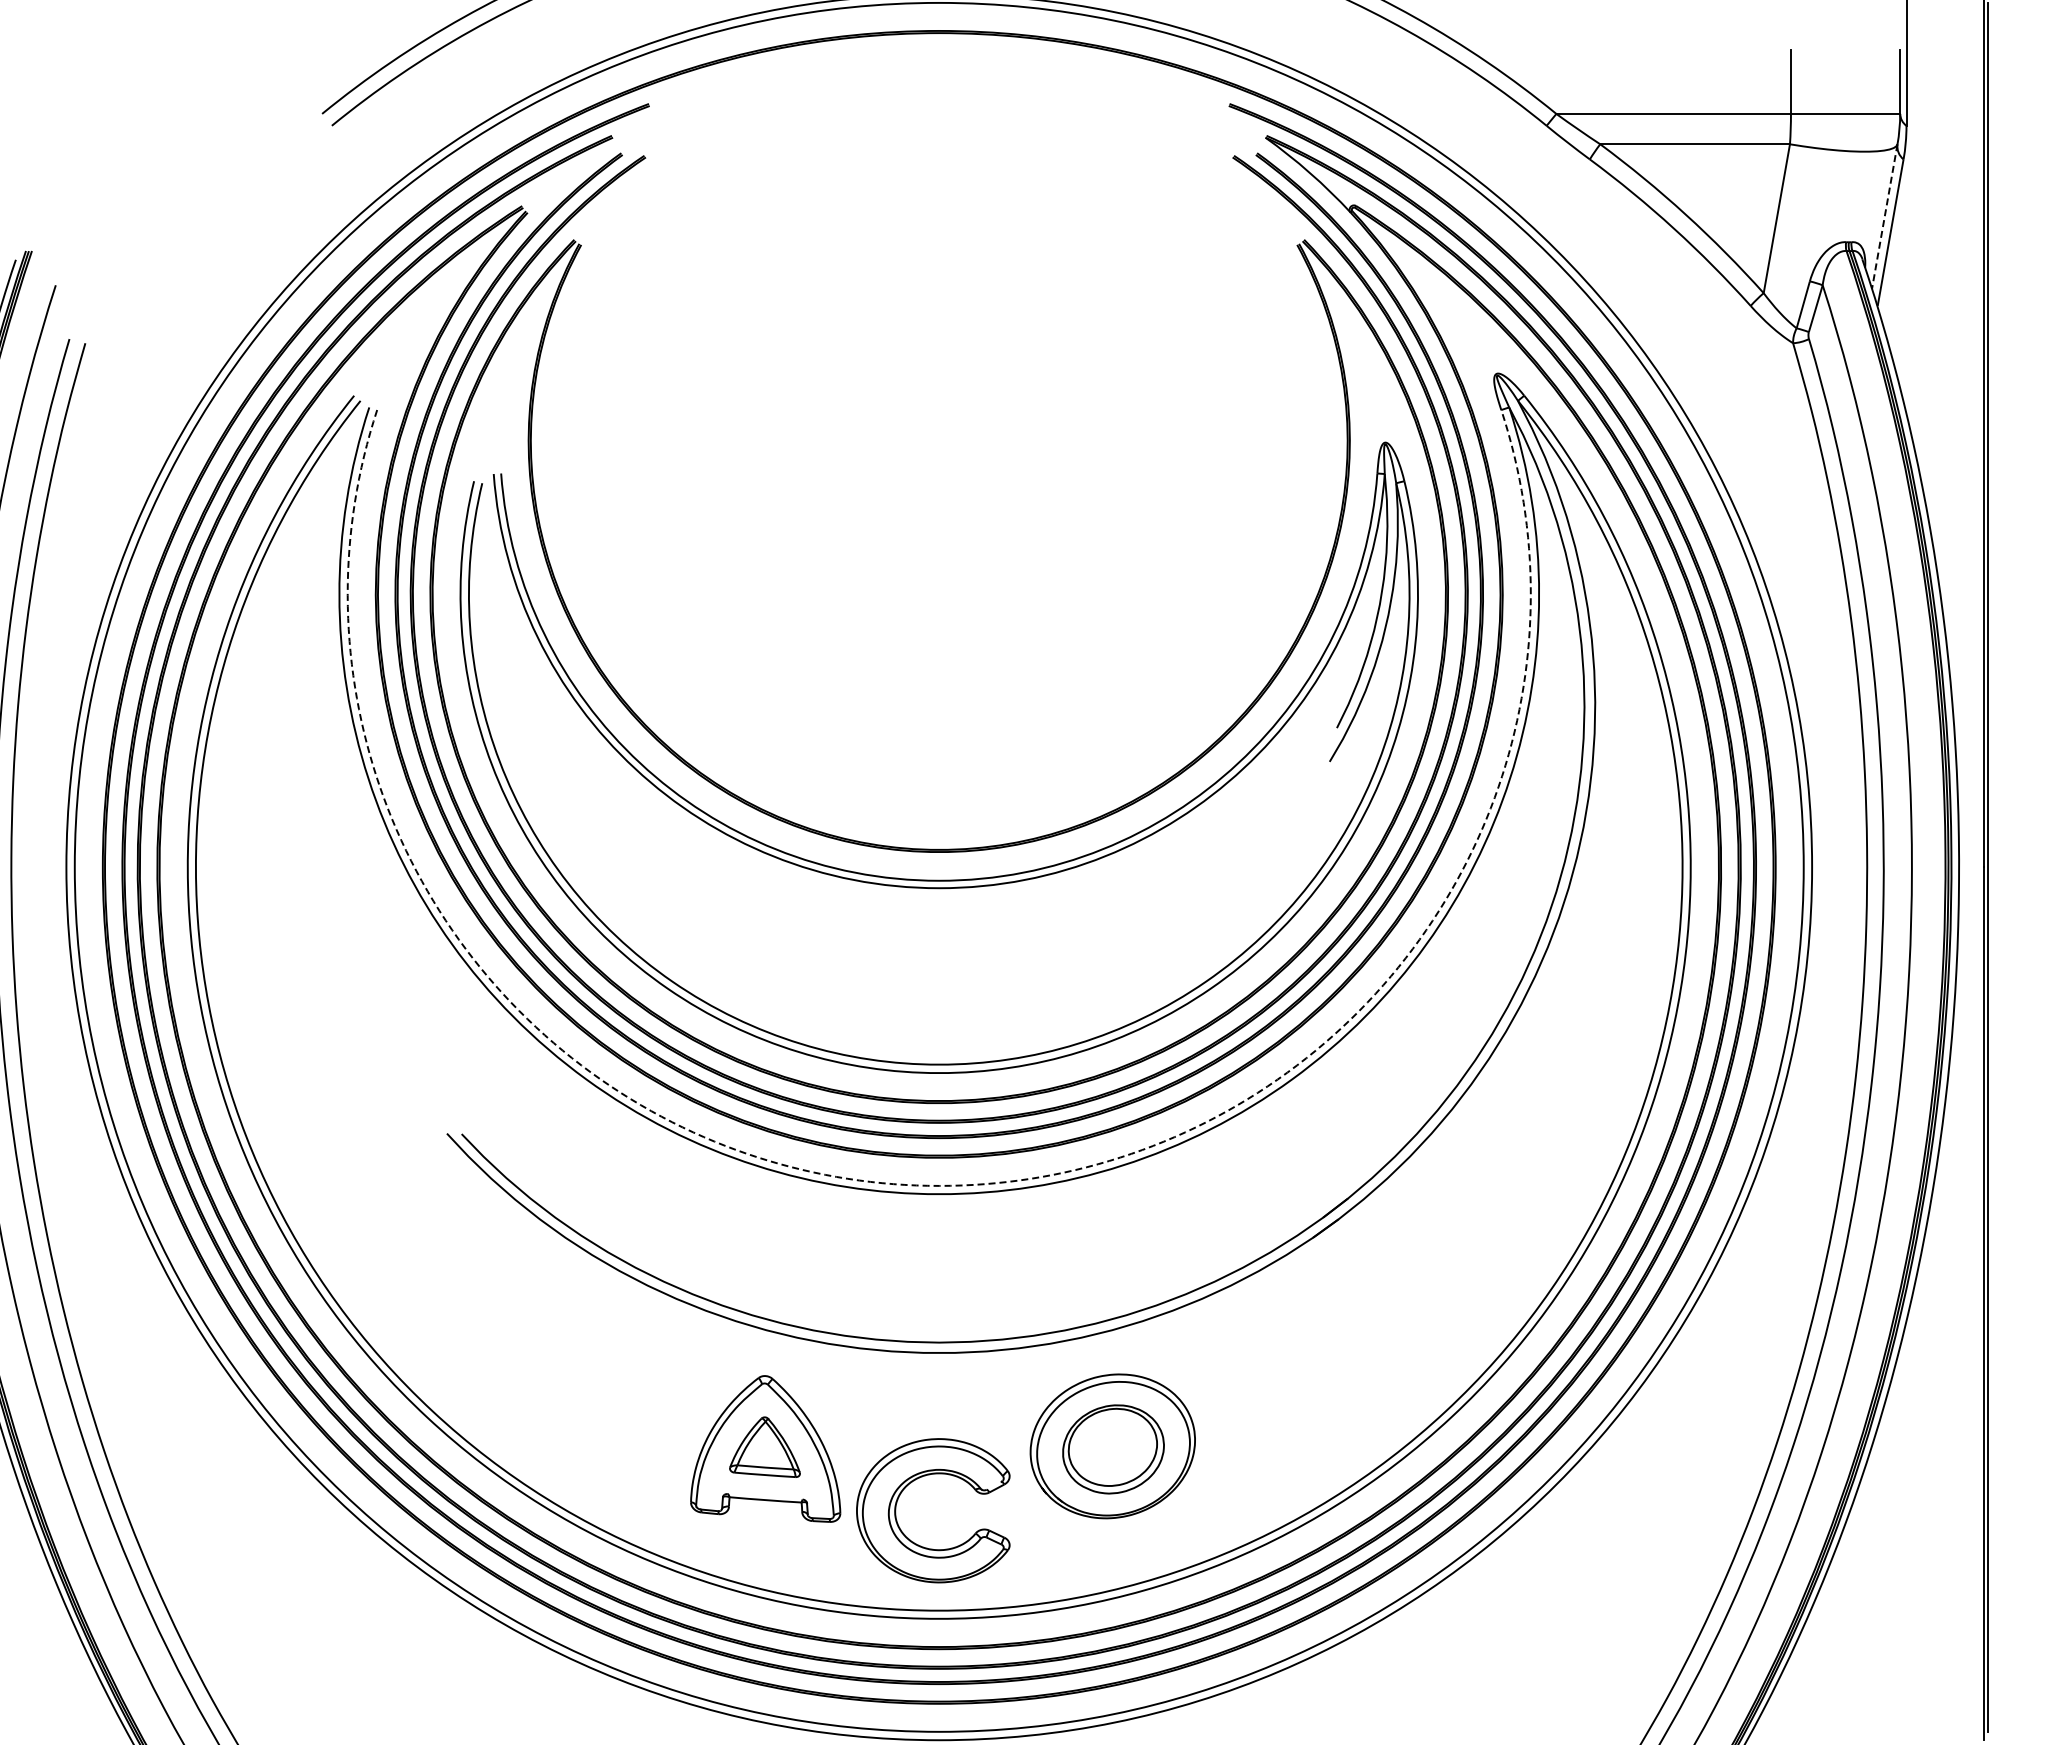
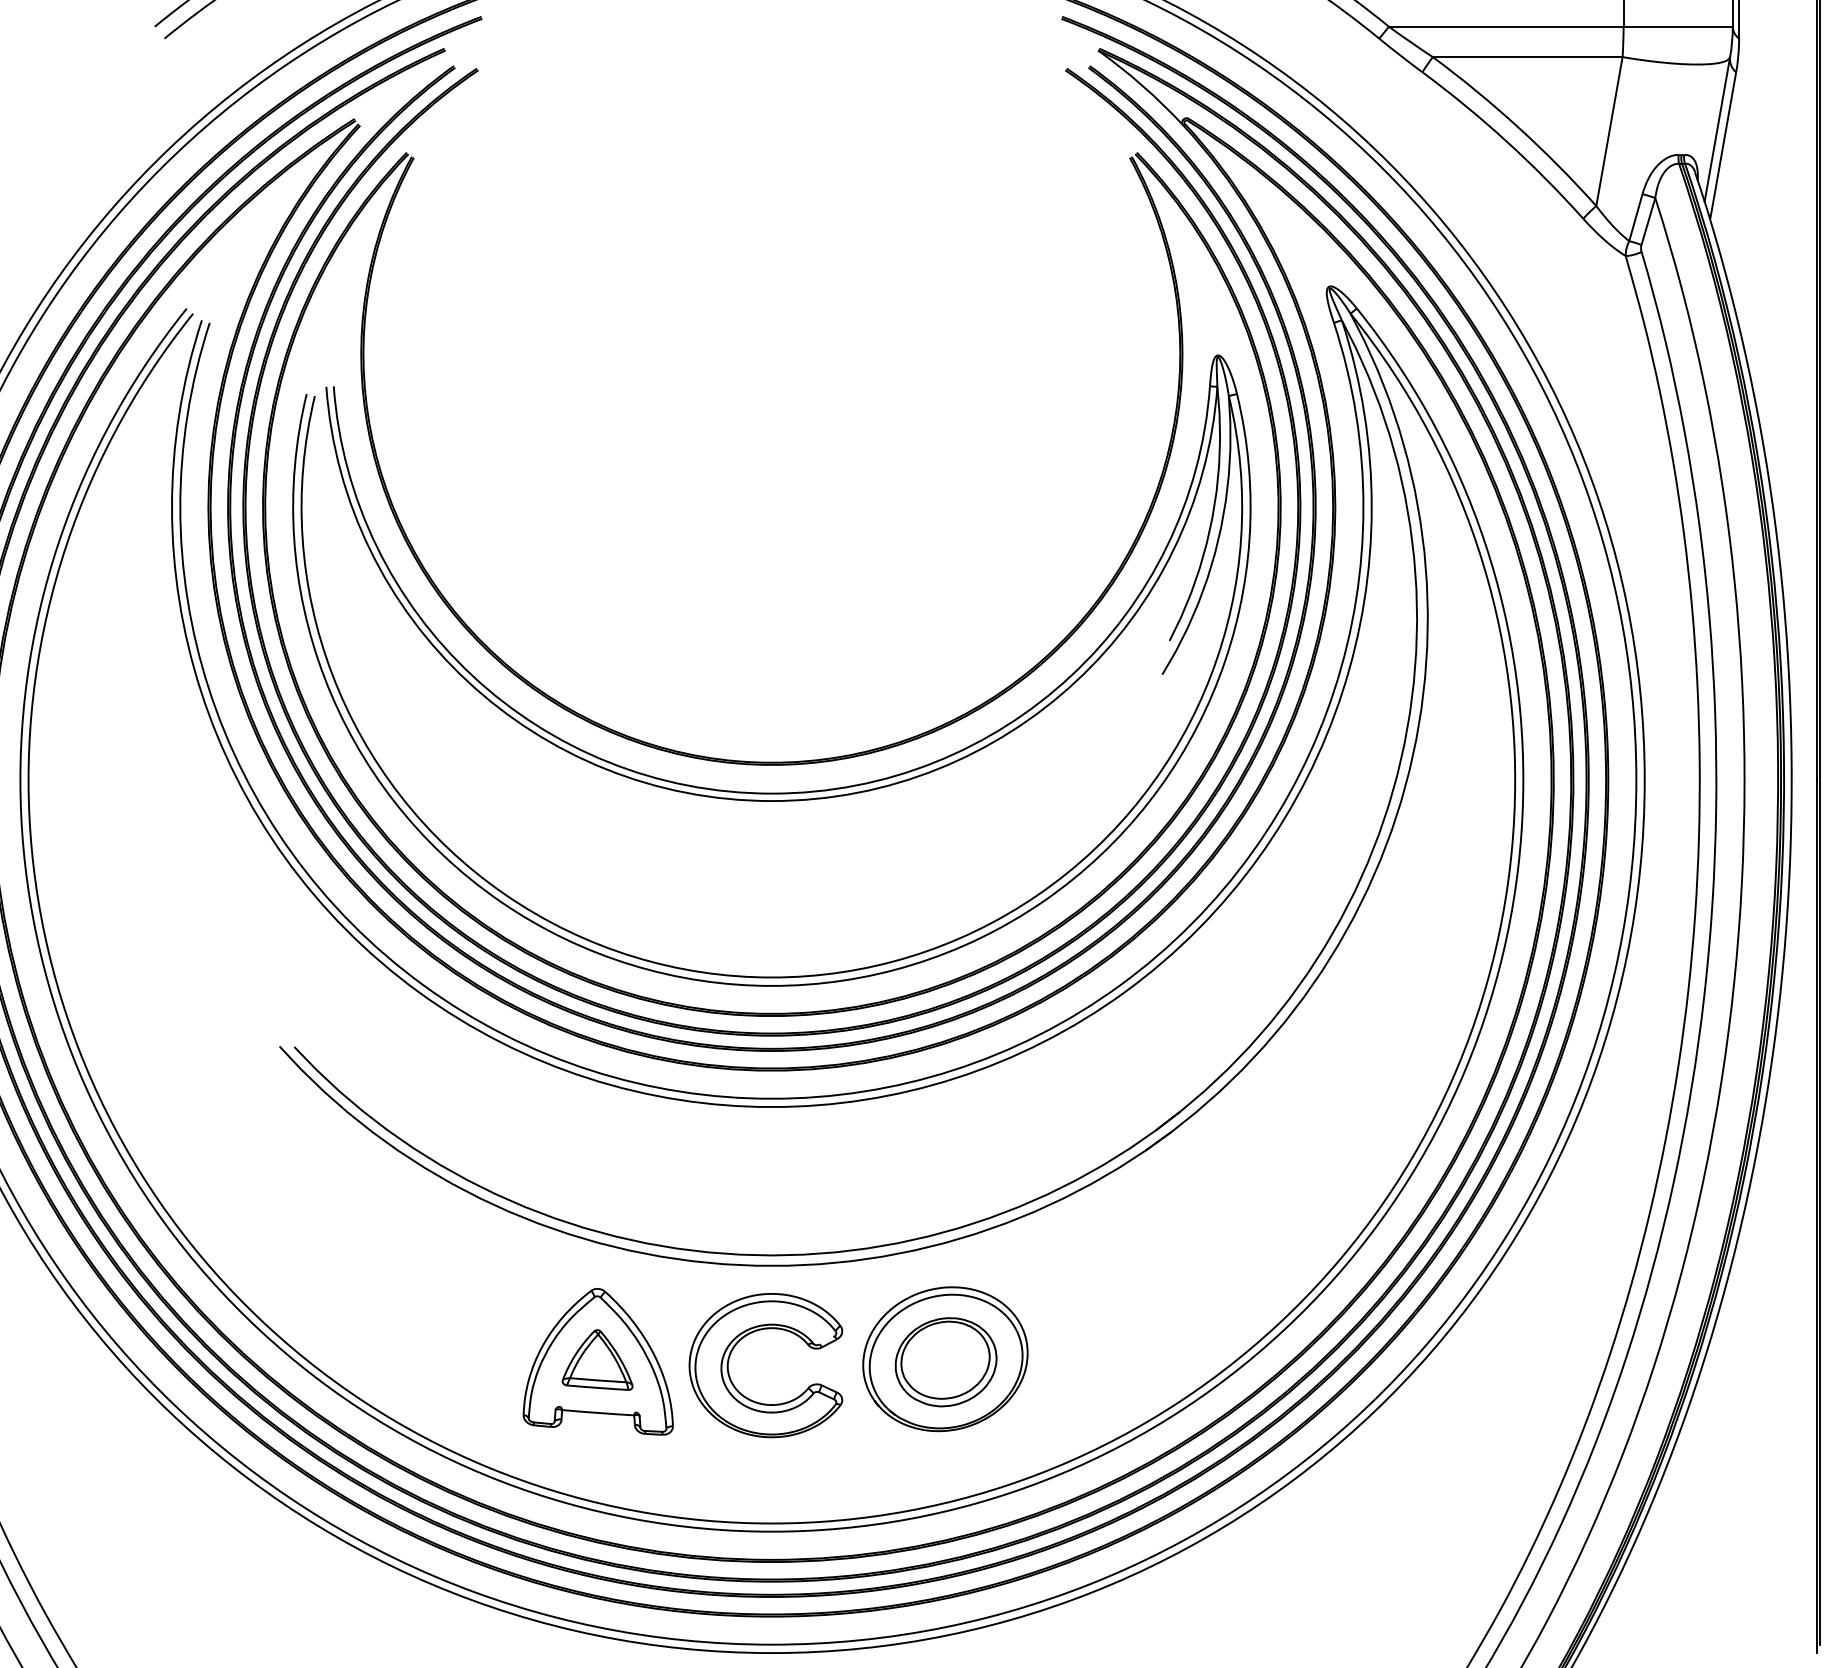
line: (1884, 216) -> (1717, 129), dashed -> solid
arc: (939, 1185) -> (772, 1098), dashed -> solid
part: (914, 1481) -> (747, 1336), moved

